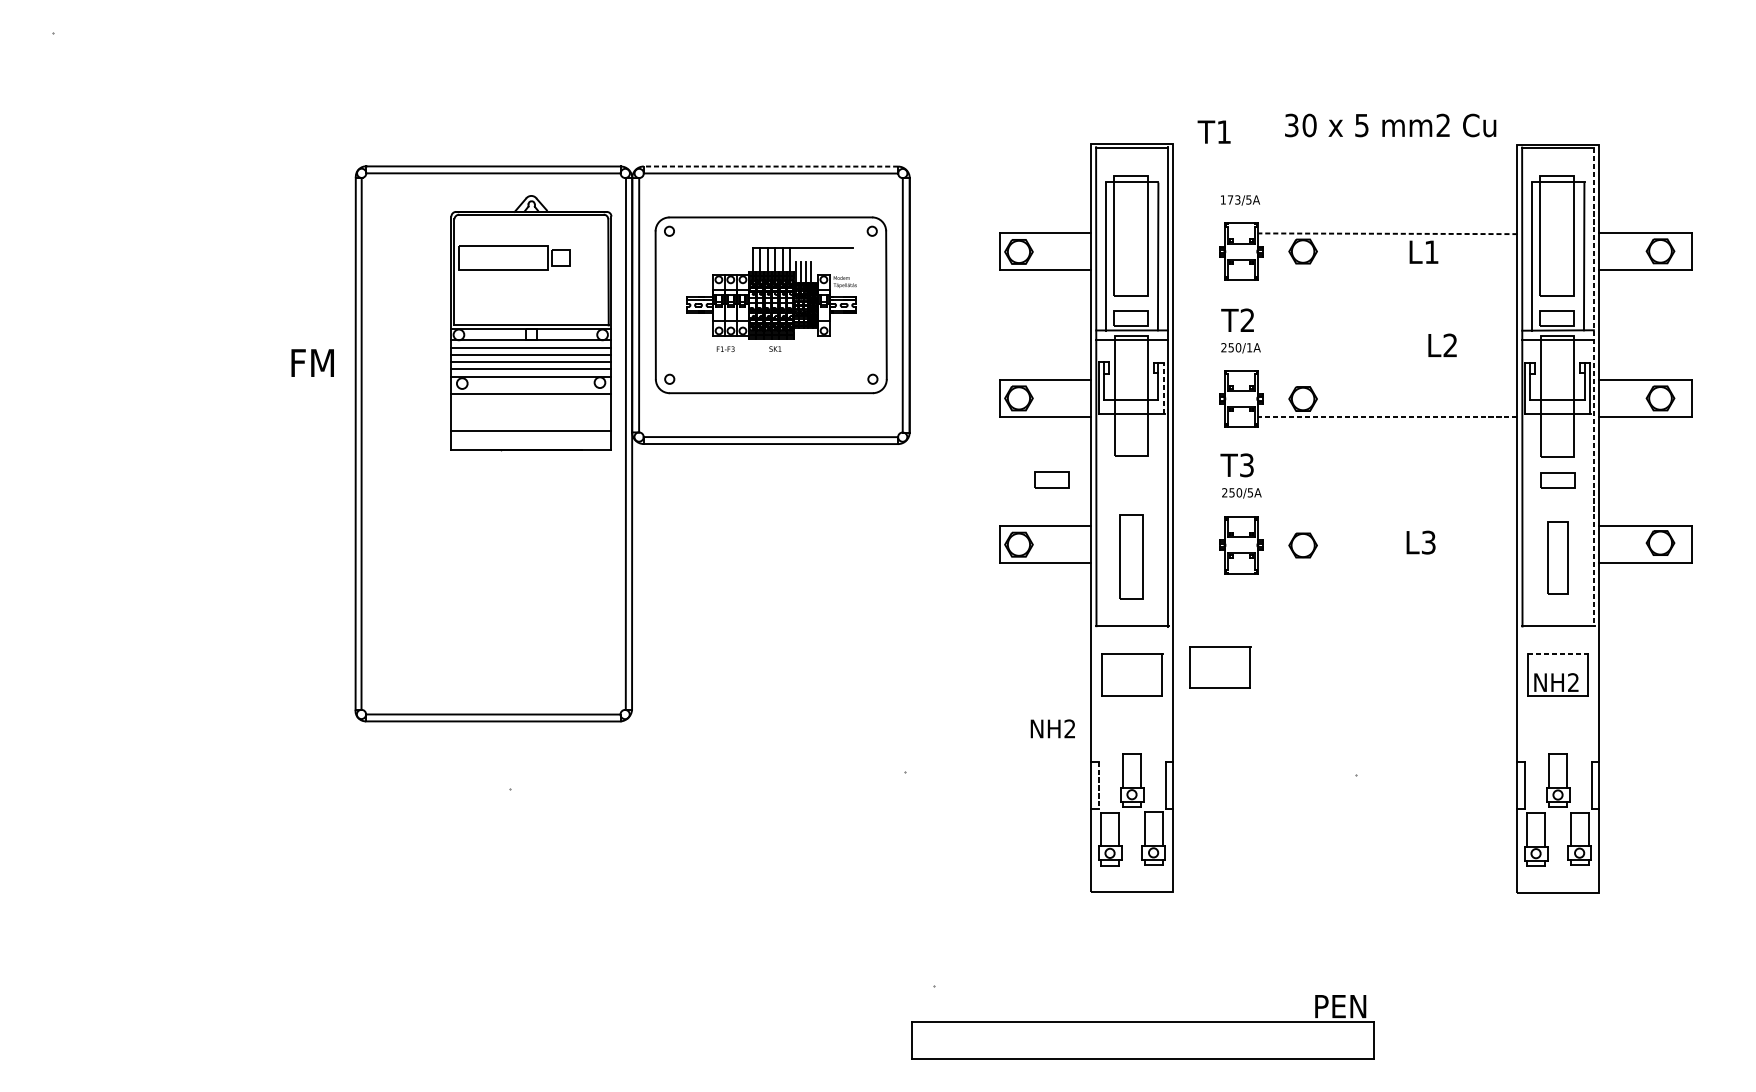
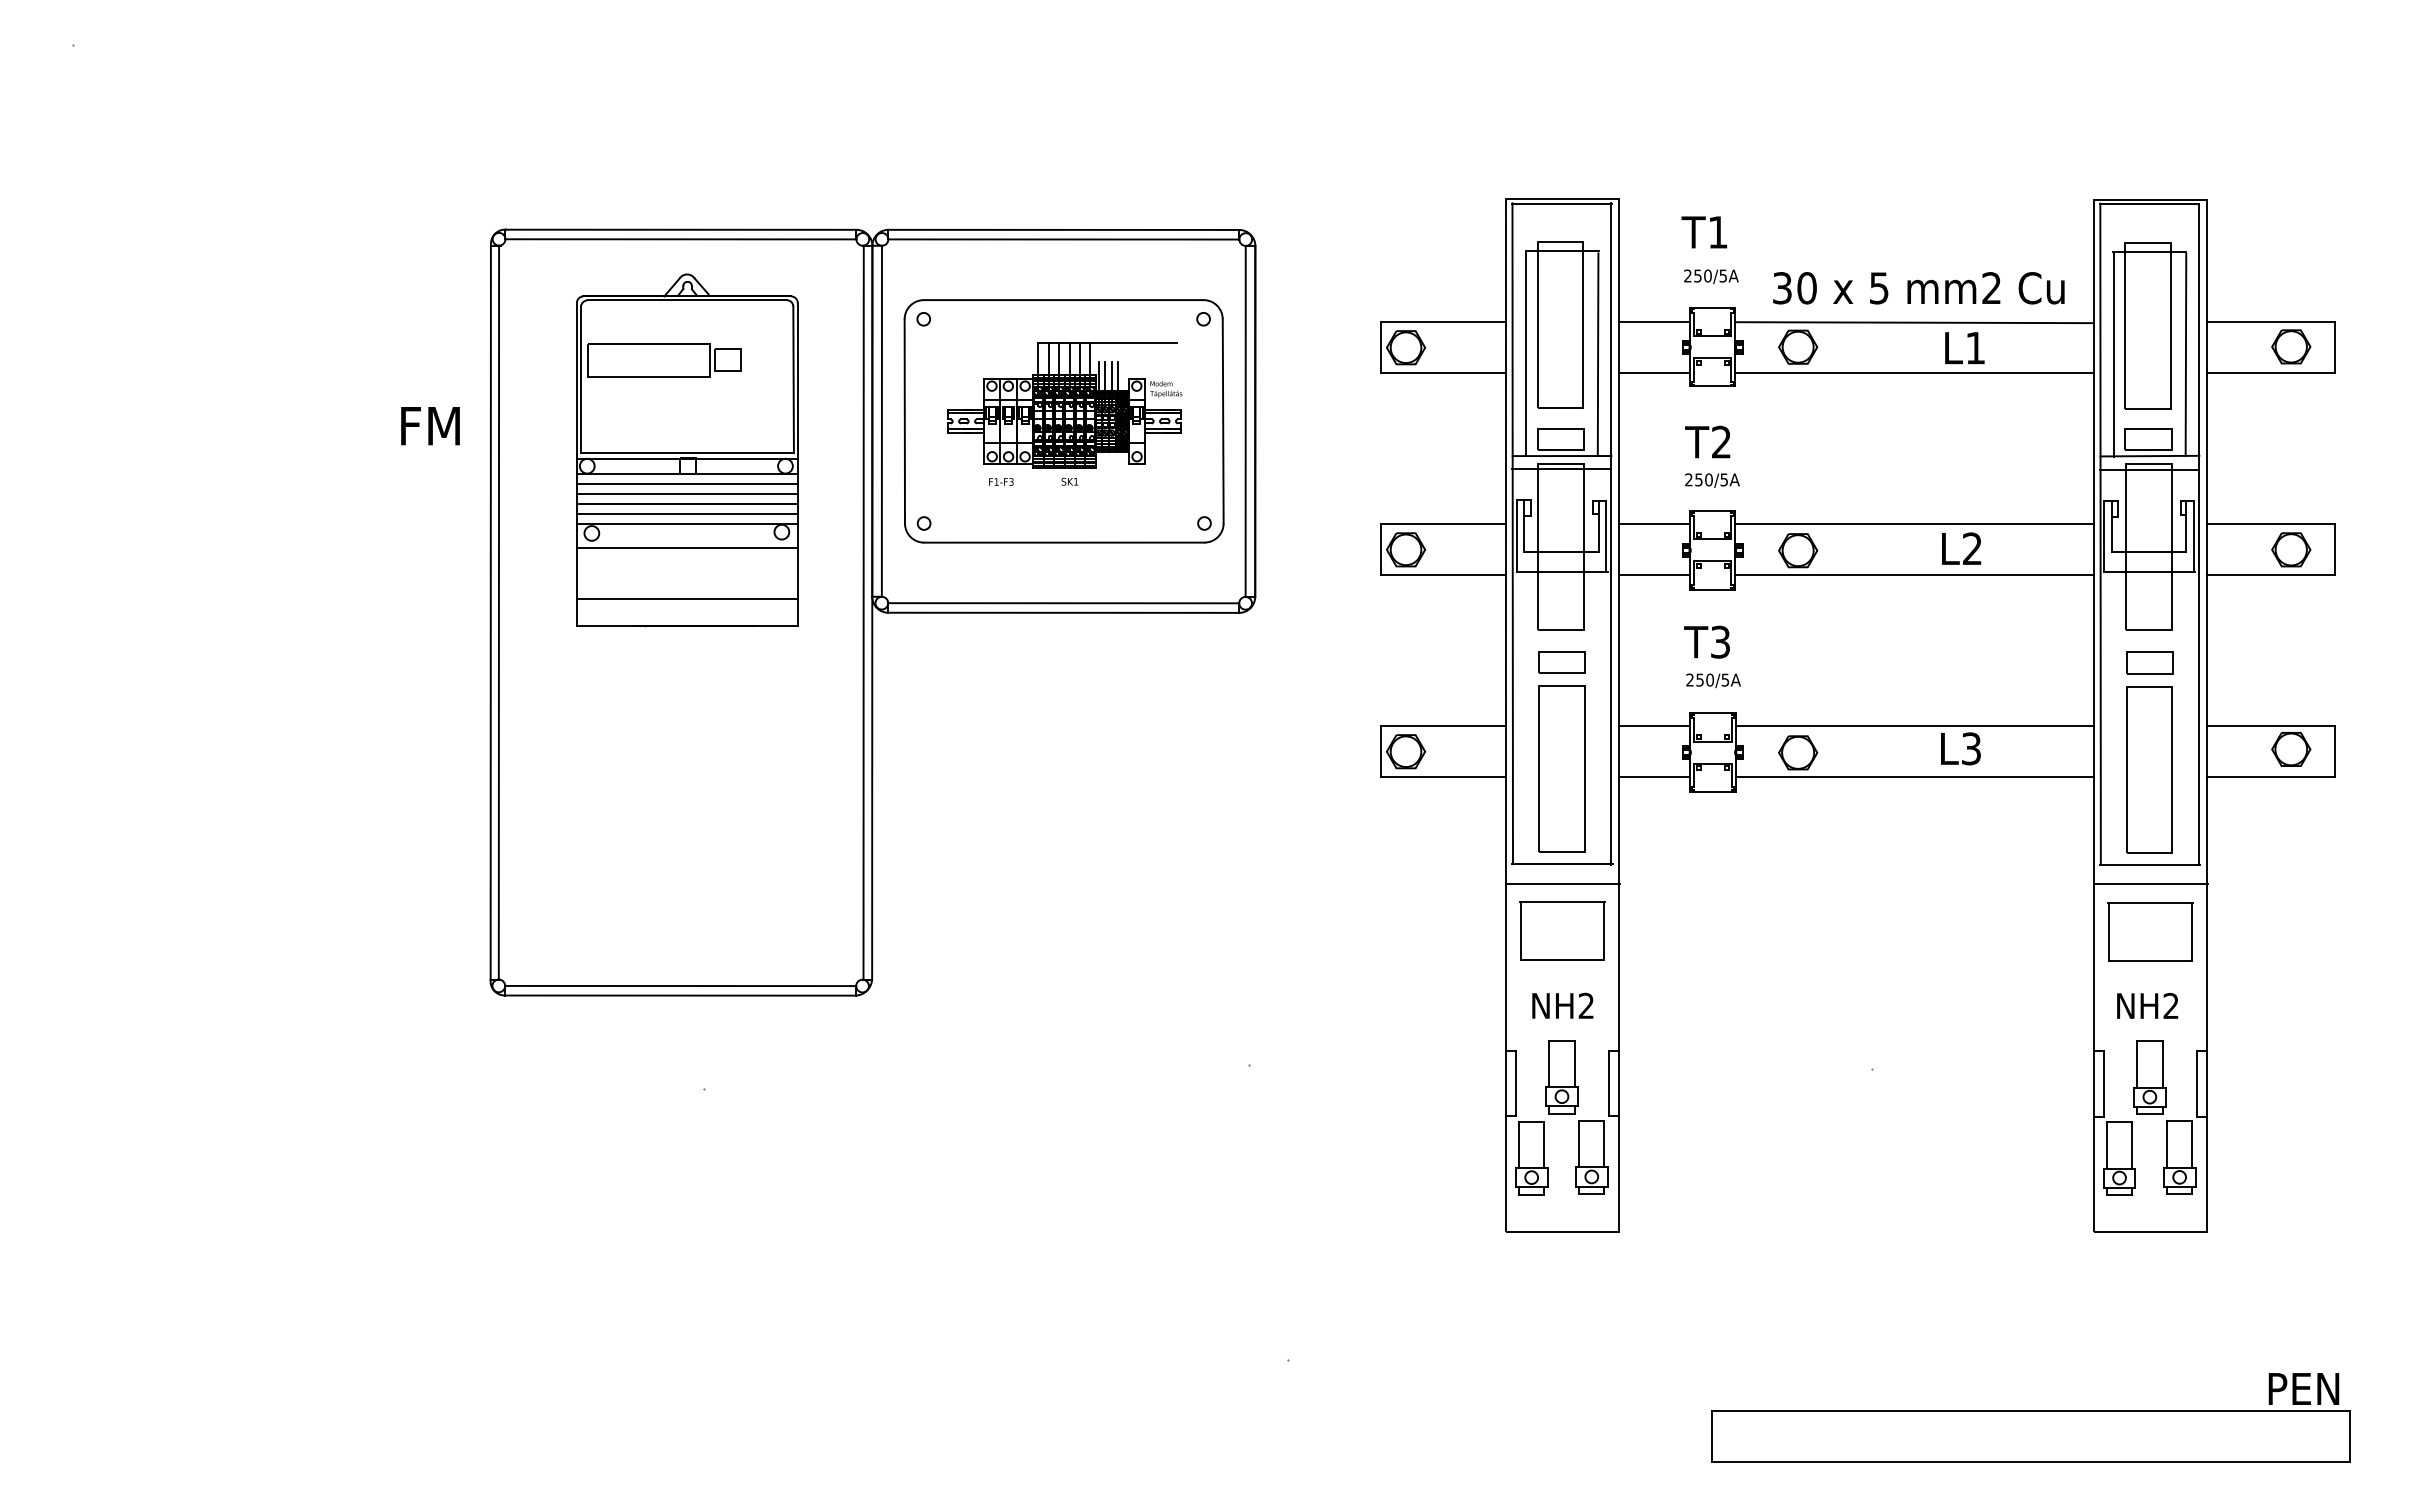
text: (1390, 125) -> (1918, 288), moved
text: (1214, 132) -> (1704, 232), moved
line: (770, 166) -> (1063, 229), dashed -> solid
text: (1230, 199) -> (1697, 275), 173/5A -> 250/5A
line: (1199, 233) -> (1654, 322), added
line: (1387, 233) -> (1914, 322), dashed -> solid
line: (1199, 270) -> (1654, 373), added
line: (1387, 270) -> (1914, 373), added
part: (531, 323) -> (687, 450), moved
text: (1442, 345) -> (1961, 548), moved
text: (1249, 347) -> (1723, 479), 250/1A -> 250/5A
text: (312, 363) -> (430, 426), moved
line: (1199, 380) -> (1654, 524), added
line: (1387, 380) -> (1914, 524), added
line: (1594, 387) -> (2199, 534), dashed -> solid
line: (1163, 388) -> (1605, 535), dashed -> solid
line: (1199, 417) -> (1654, 575), added
line: (1387, 417) -> (1914, 575), dashed -> solid
part: (1051, 480) -> (1561, 662), moved
line: (1199, 526) -> (1654, 726), added
line: (1387, 526) -> (1914, 726), added
part: (1131, 556) -> (1561, 768), size x1.43
part: (1557, 557) -> (2149, 769), size x1.67
line: (1199, 563) -> (1654, 777), added
line: (1387, 563) -> (1914, 777), added
line: (1133, 640) -> (1563, 883), added
line: (1558, 640) -> (2150, 883), added
line: (1559, 653) -> (2151, 902), dashed -> solid
part: (1220, 667) -> (1683, 920), removed
text: (1556, 682) -> (2147, 1005), moved
text: (1052, 728) -> (1562, 1005), moved
line: (1098, 785) -> (1515, 1083), dashed -> solid
part: (1142, 1027) -> (2030, 1417), moved

